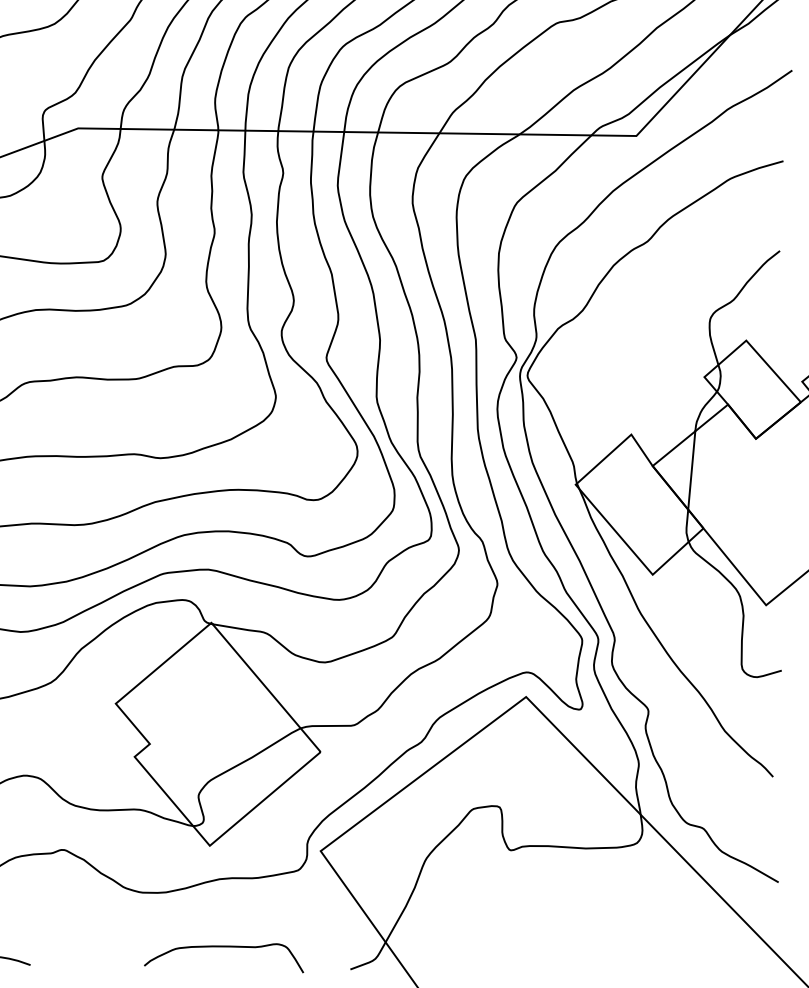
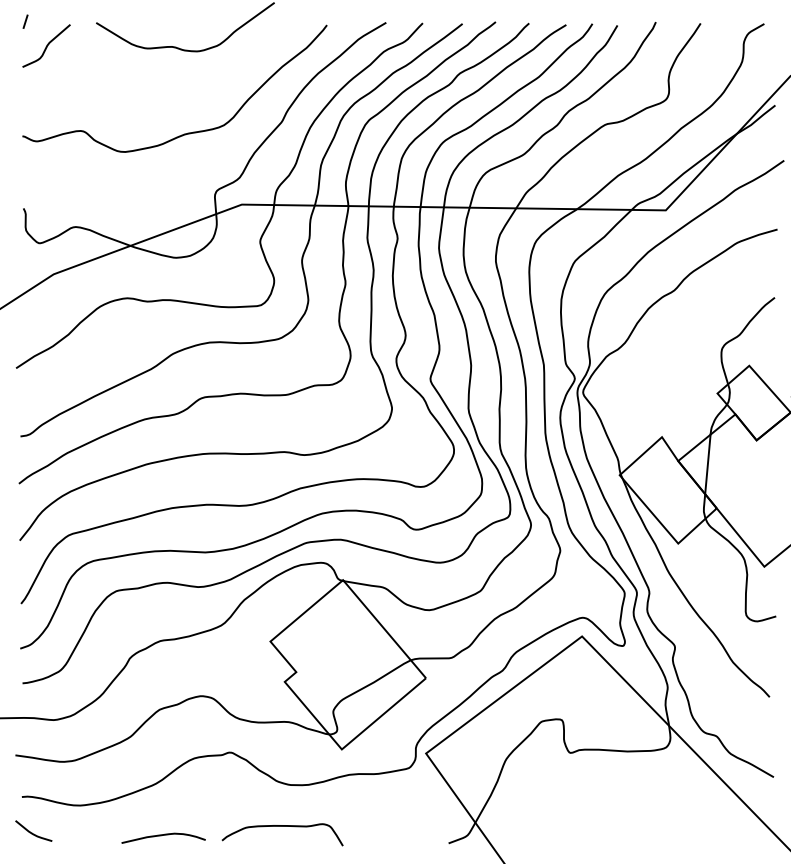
curve: (223, 947) -> (282, 826), moved

